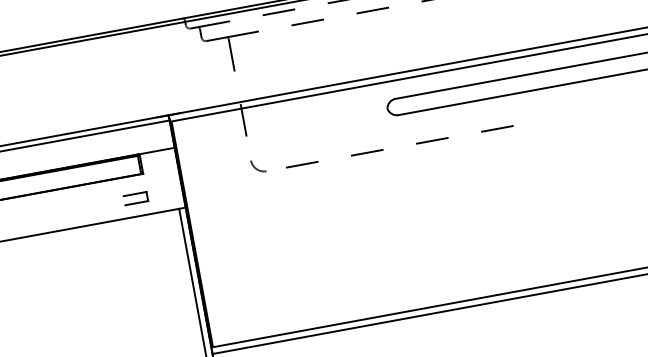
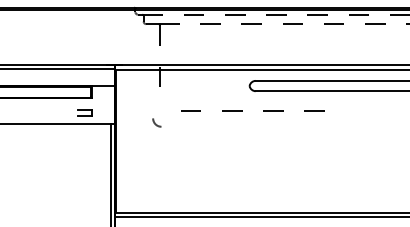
arc: (255, 166) -> (155, 122), moved

